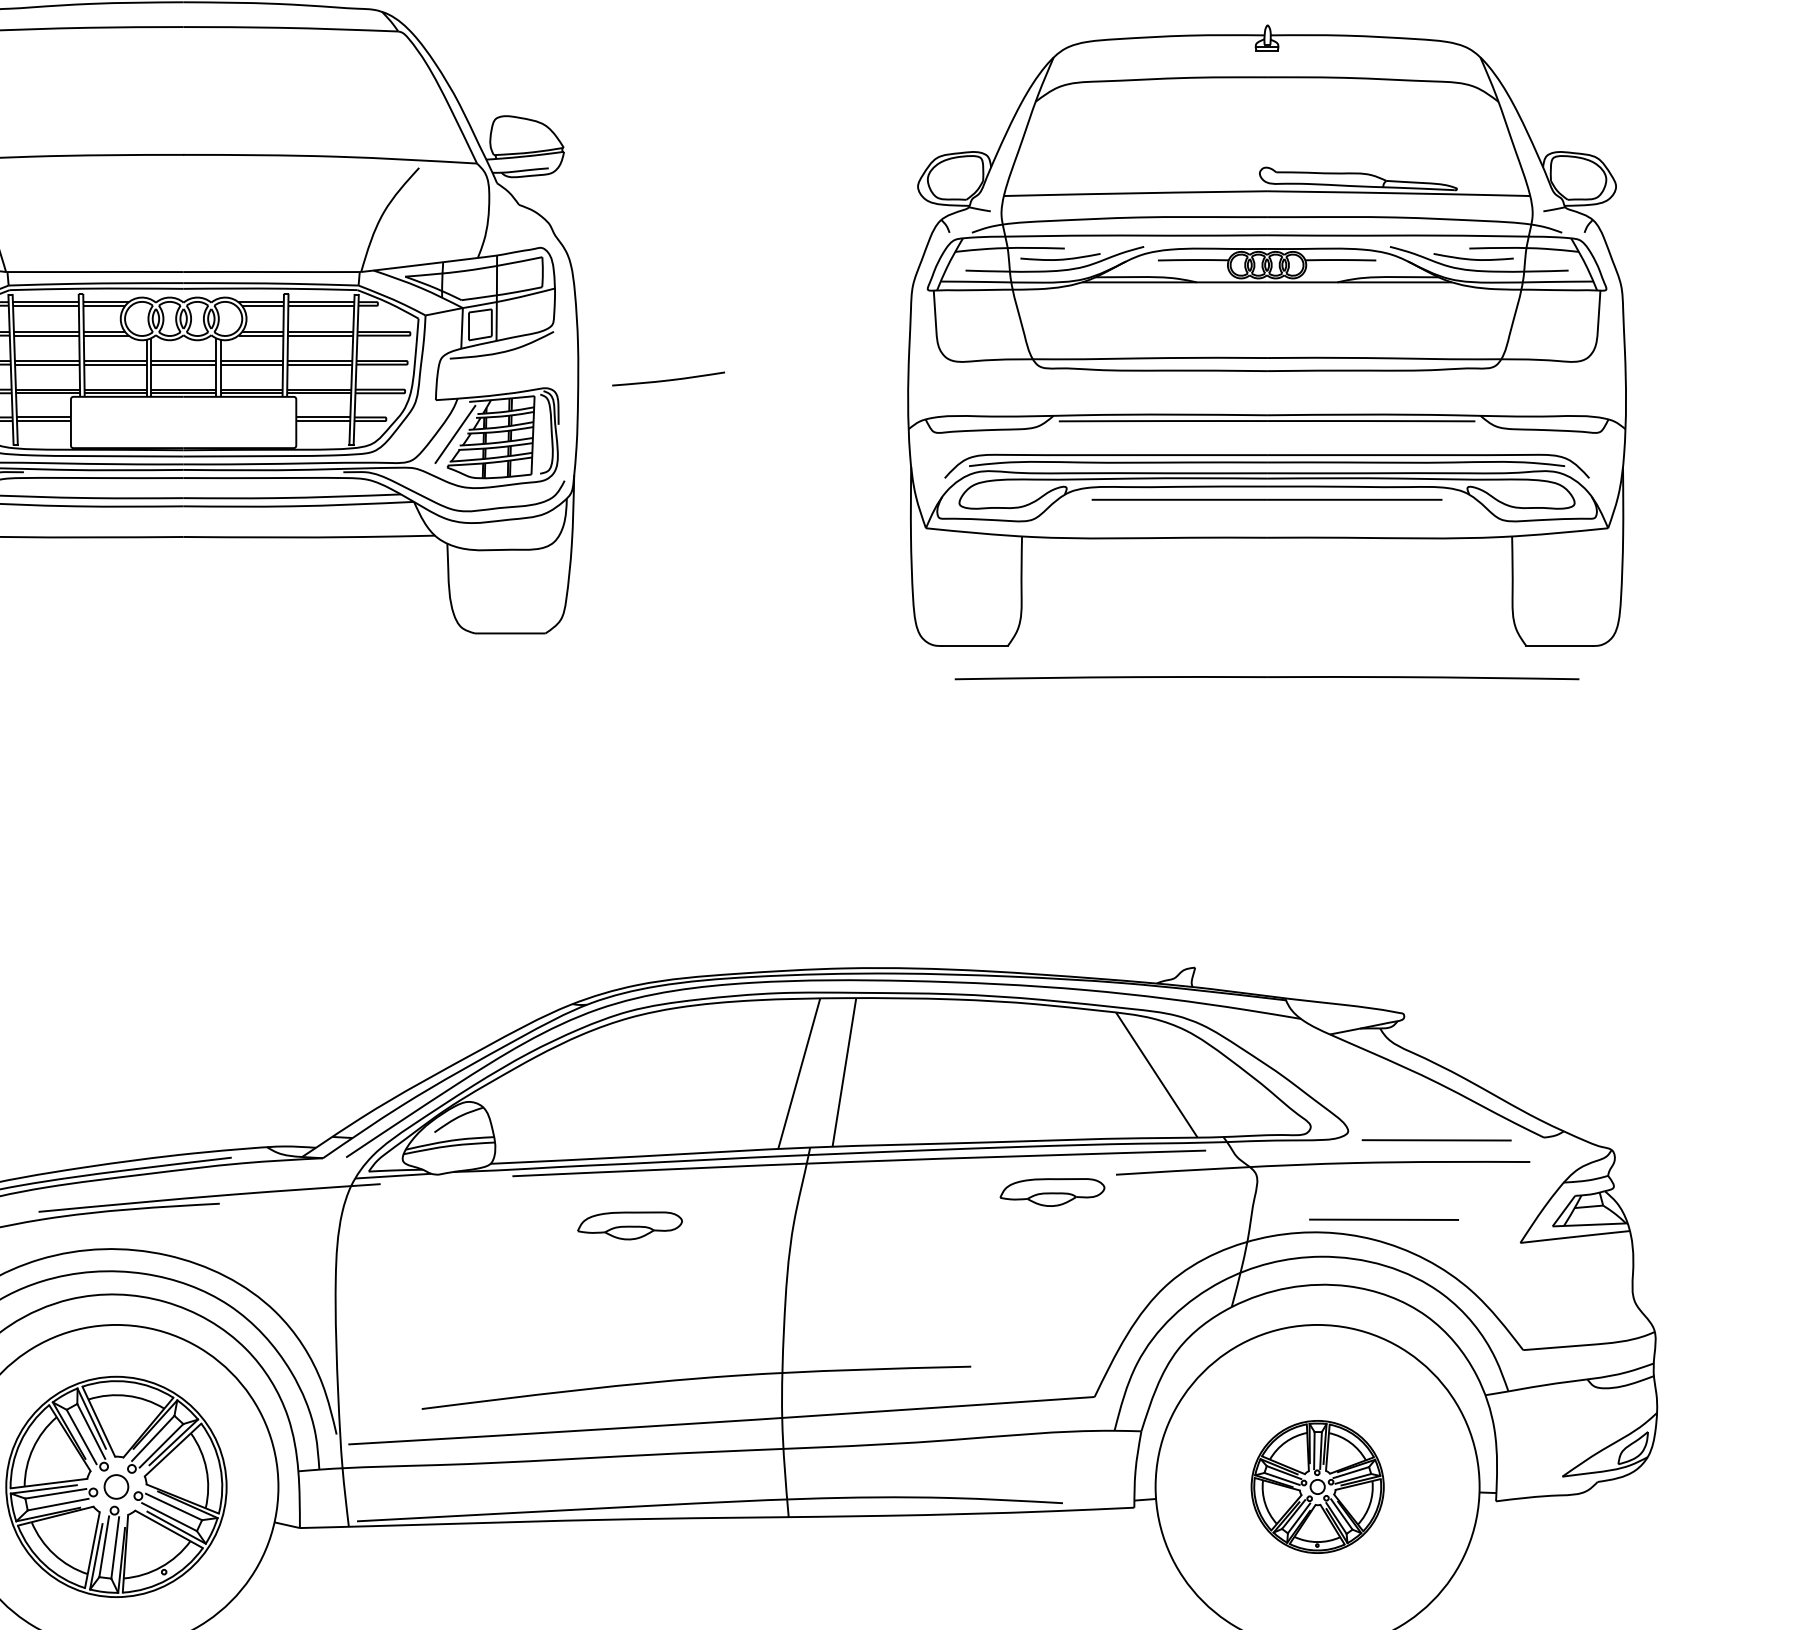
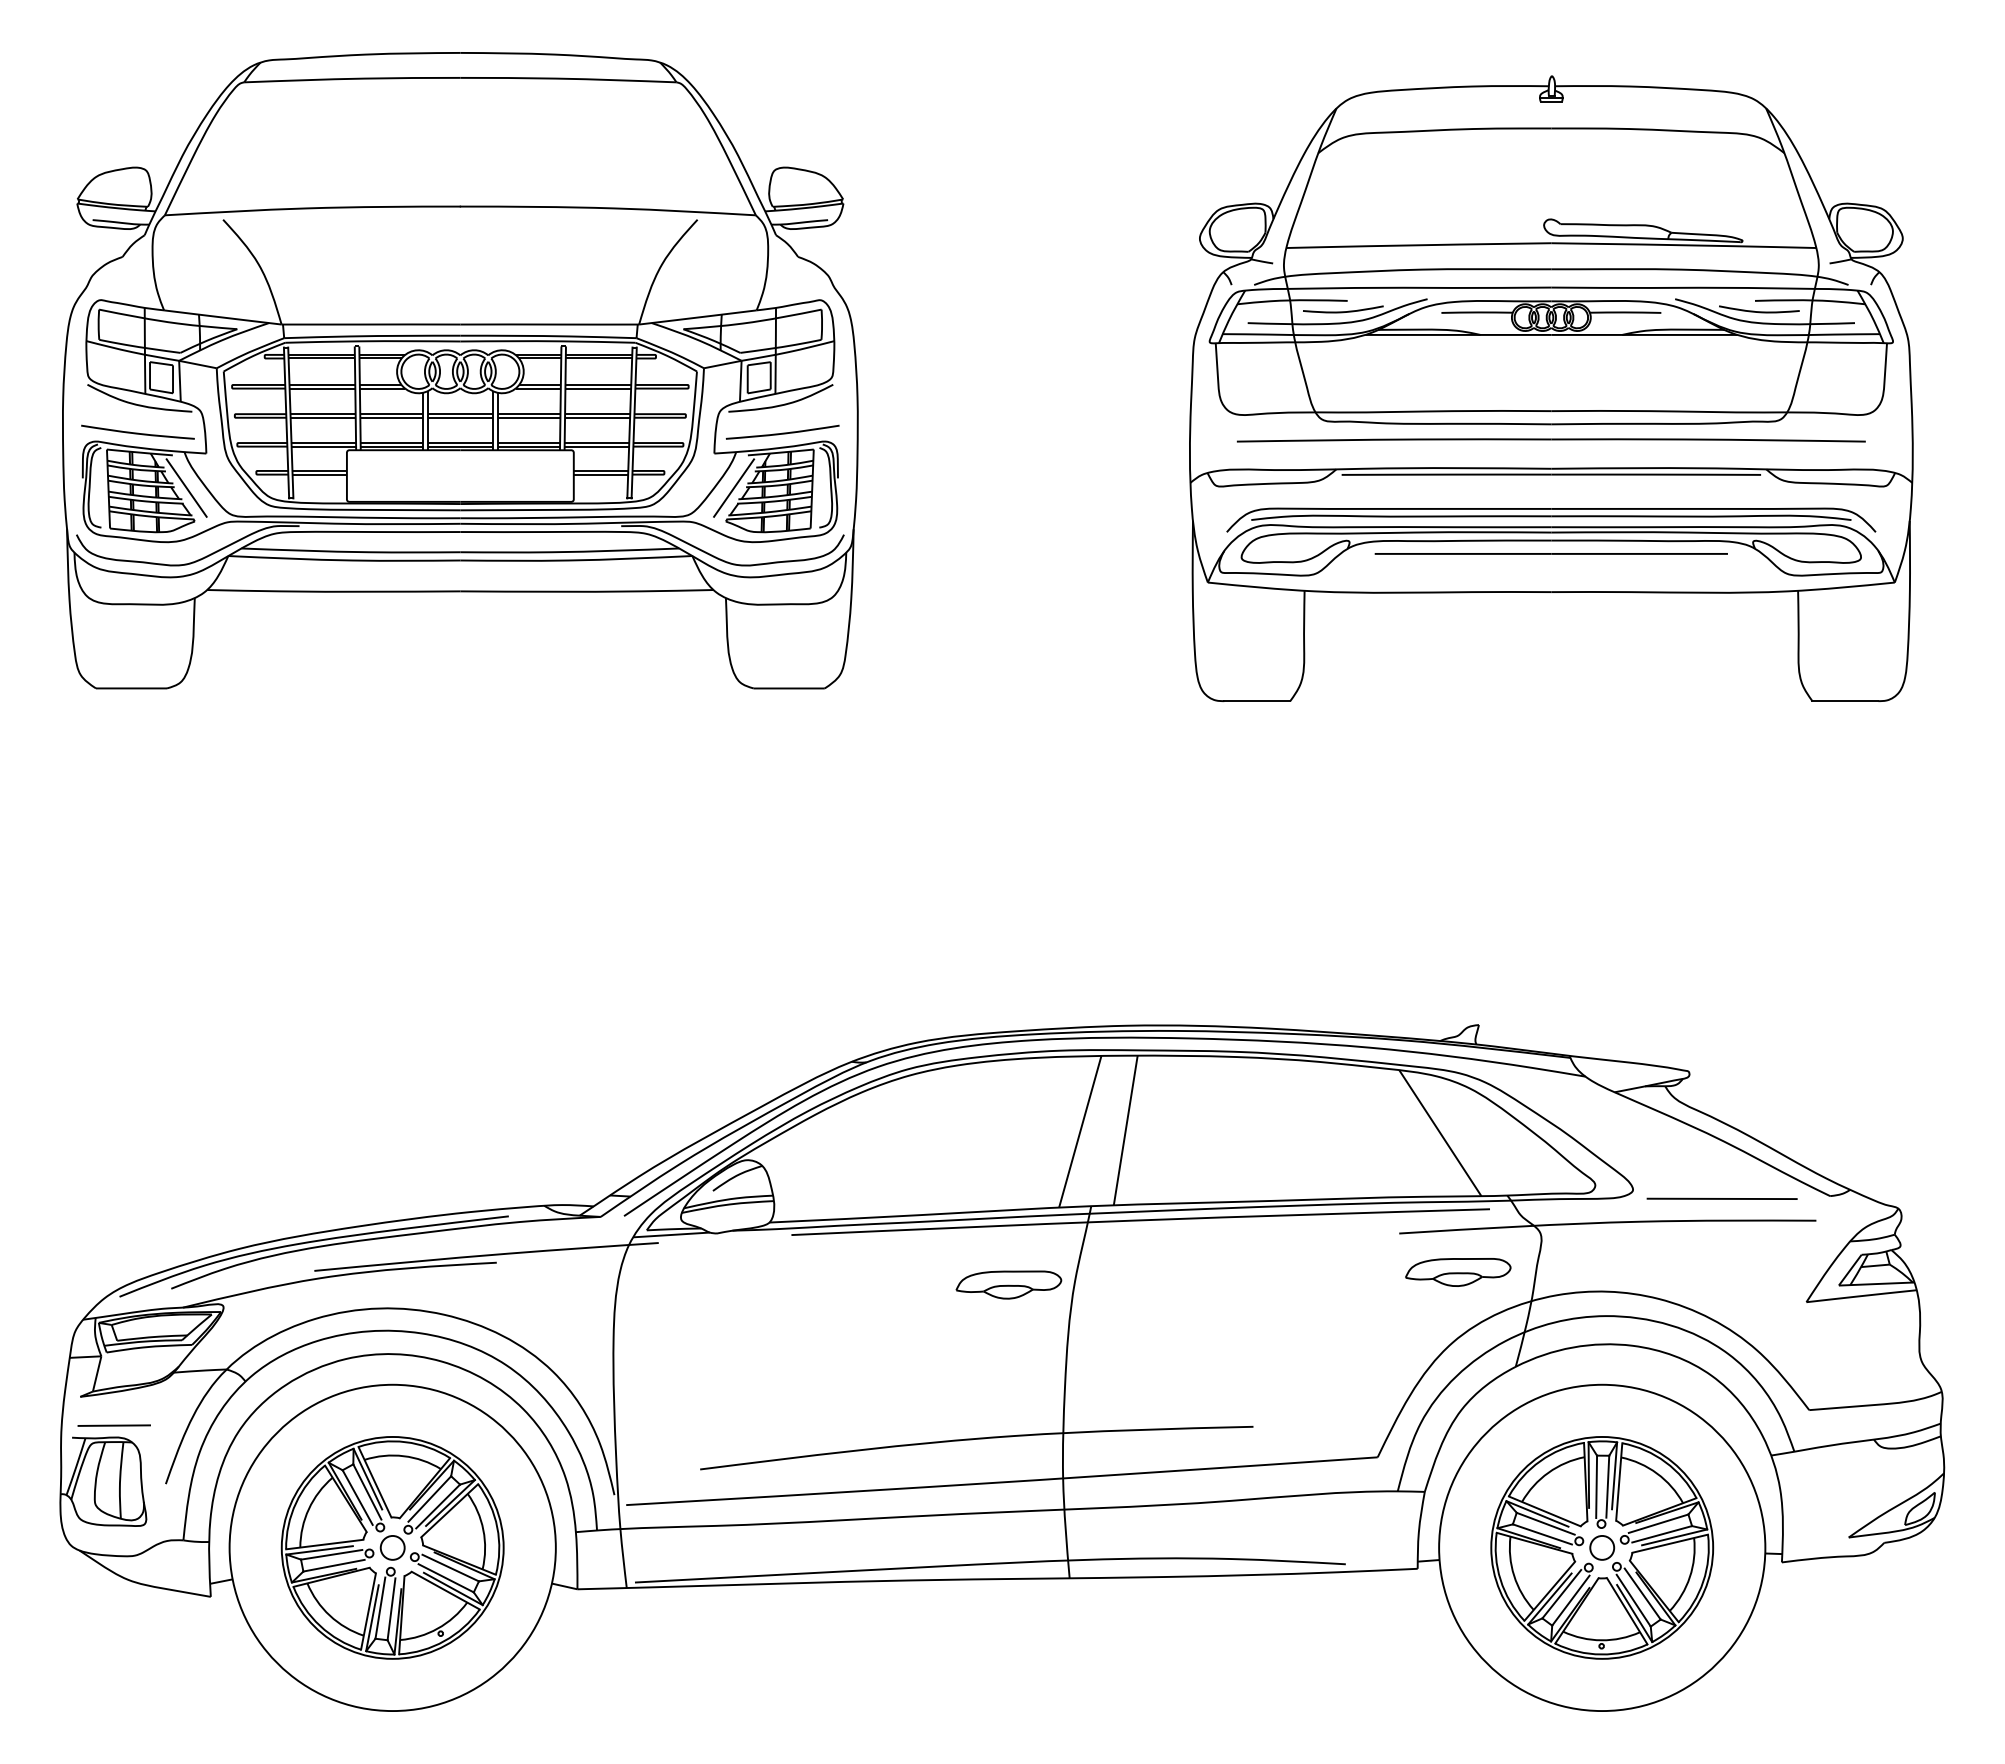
curve: (668, 379) -> (782, 432), moved
part: (1266, 678) -> (1550, 440), moved
part: (1052, 1192) -> (1458, 1272), moved
line: (1383, 1219) -> (1668, 1278), removed
part: (629, 1225) -> (1008, 1284), moved
part: (1317, 1486) -> (1602, 1547), size x1.67

